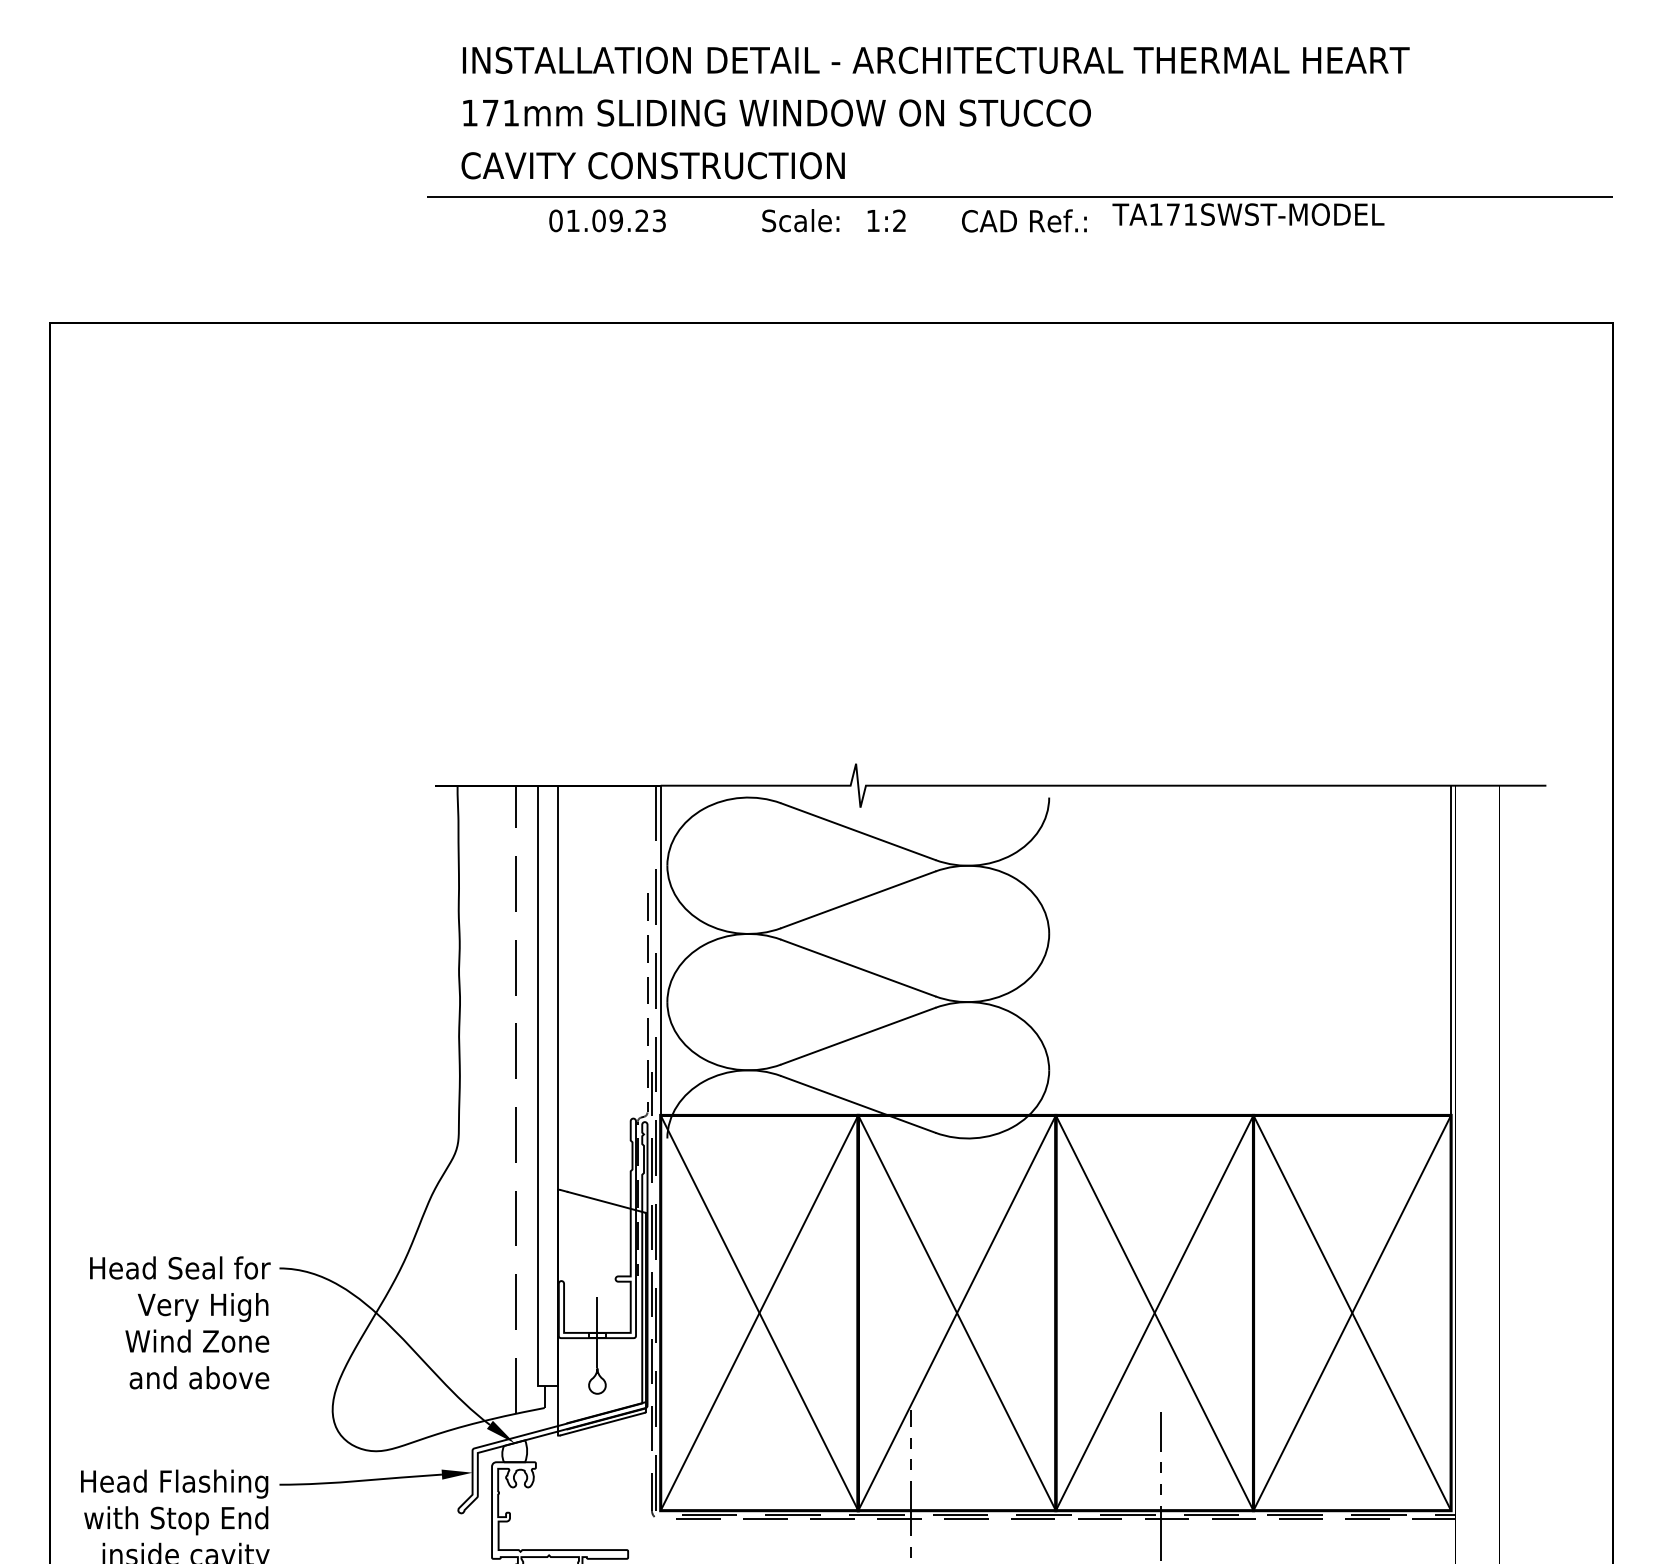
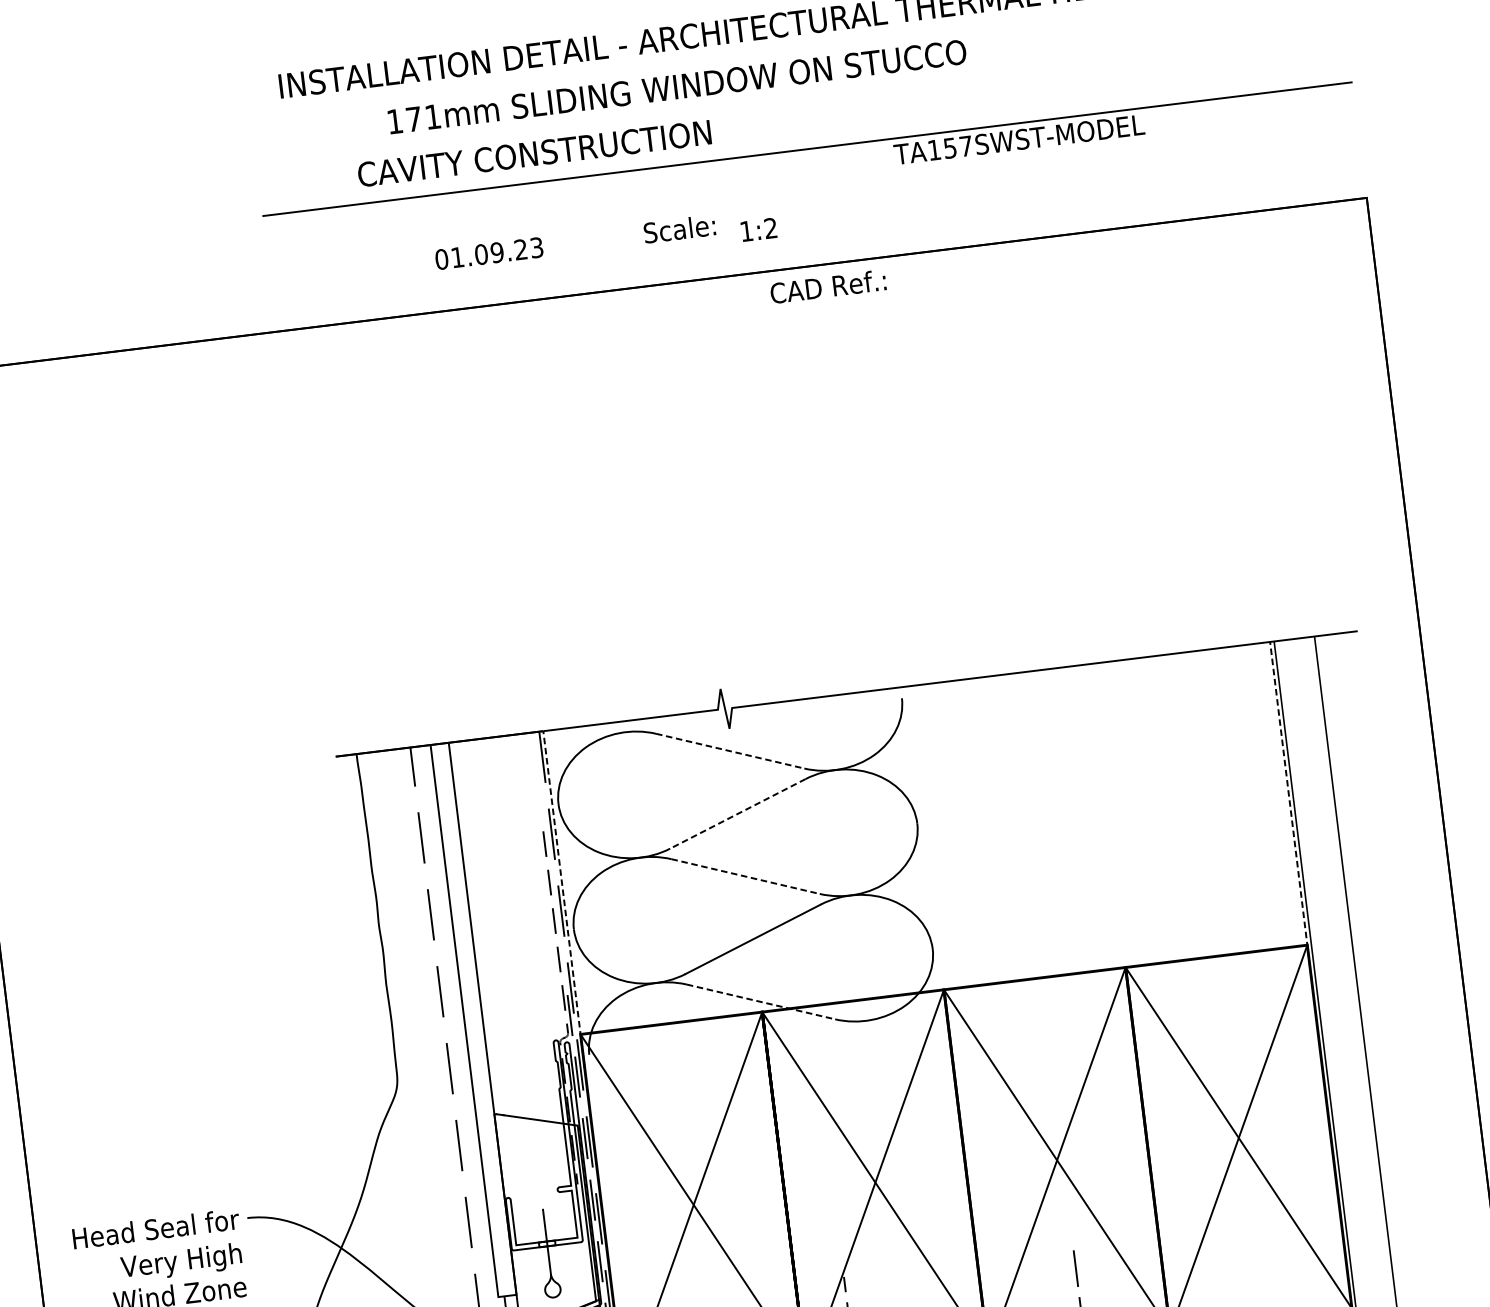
text: (776, 112) -> (676, 86), moved
text: (652, 165) -> (533, 153), moved
text: (1181, 214) -> (957, 147), TA171SWST-MODEL -> TA157SWST-MODEL
text: (607, 220) -> (489, 253), moved
text: (800, 220) -> (679, 228), moved
text: (886, 220) -> (758, 229), moved
text: (1024, 220) -> (828, 286), moved
line: (858, 831) -> (730, 750), solid -> dashed
line: (857, 900) -> (737, 814), solid -> dashed
line: (660, 968) -> (563, 899), solid -> dashed
line: (858, 968) -> (745, 876), solid -> dashed
line: (1451, 968) -> (1291, 810), solid -> dashed
line: (858, 1104) -> (761, 1002), solid -> dashed

